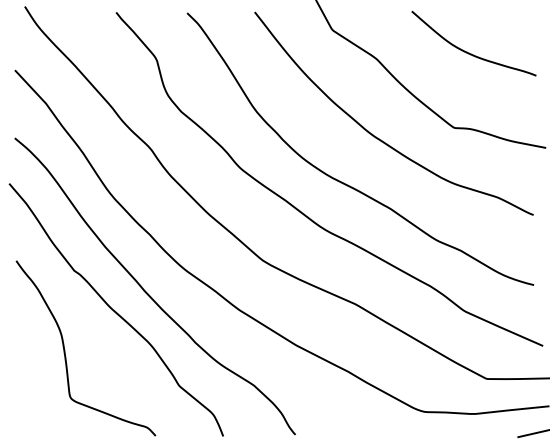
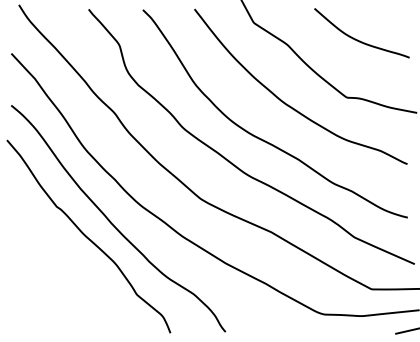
curve: (65, 349) -> (49, 266), removed

